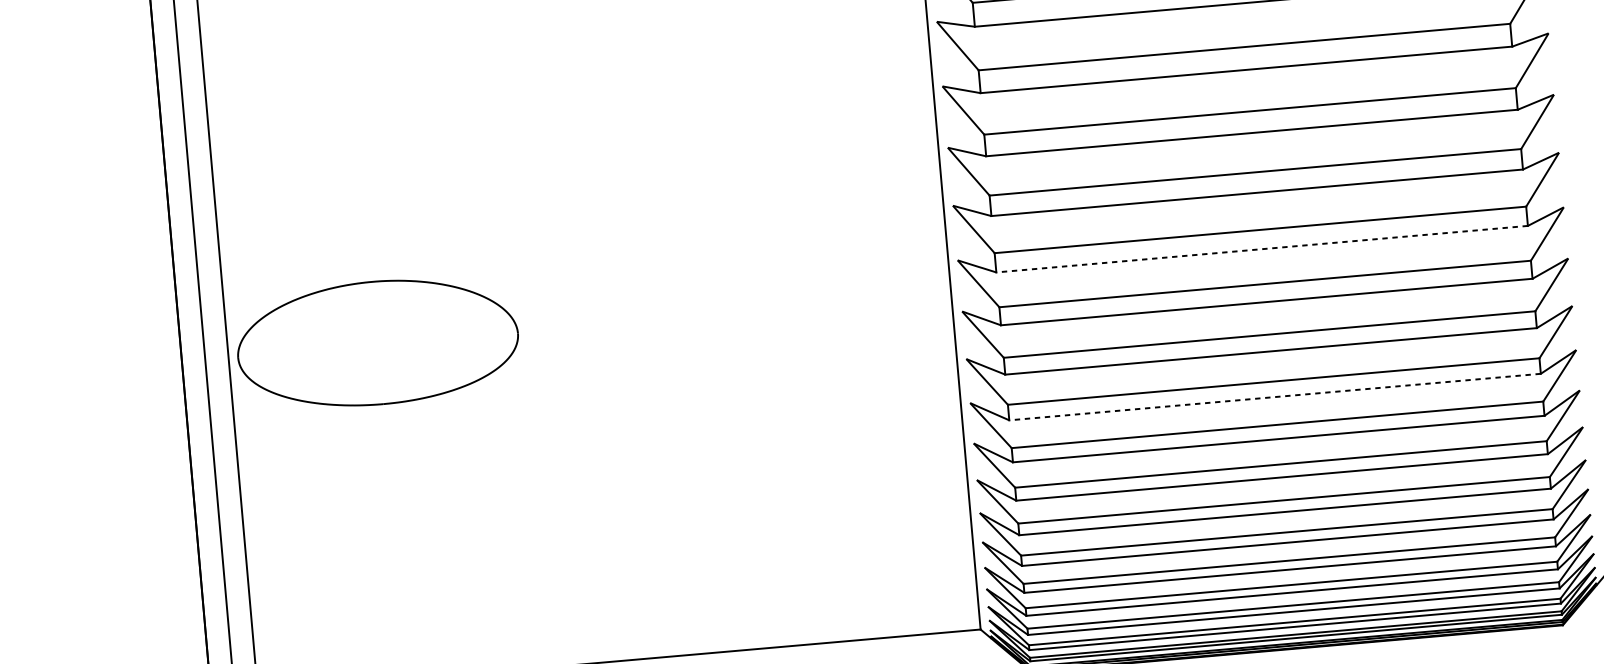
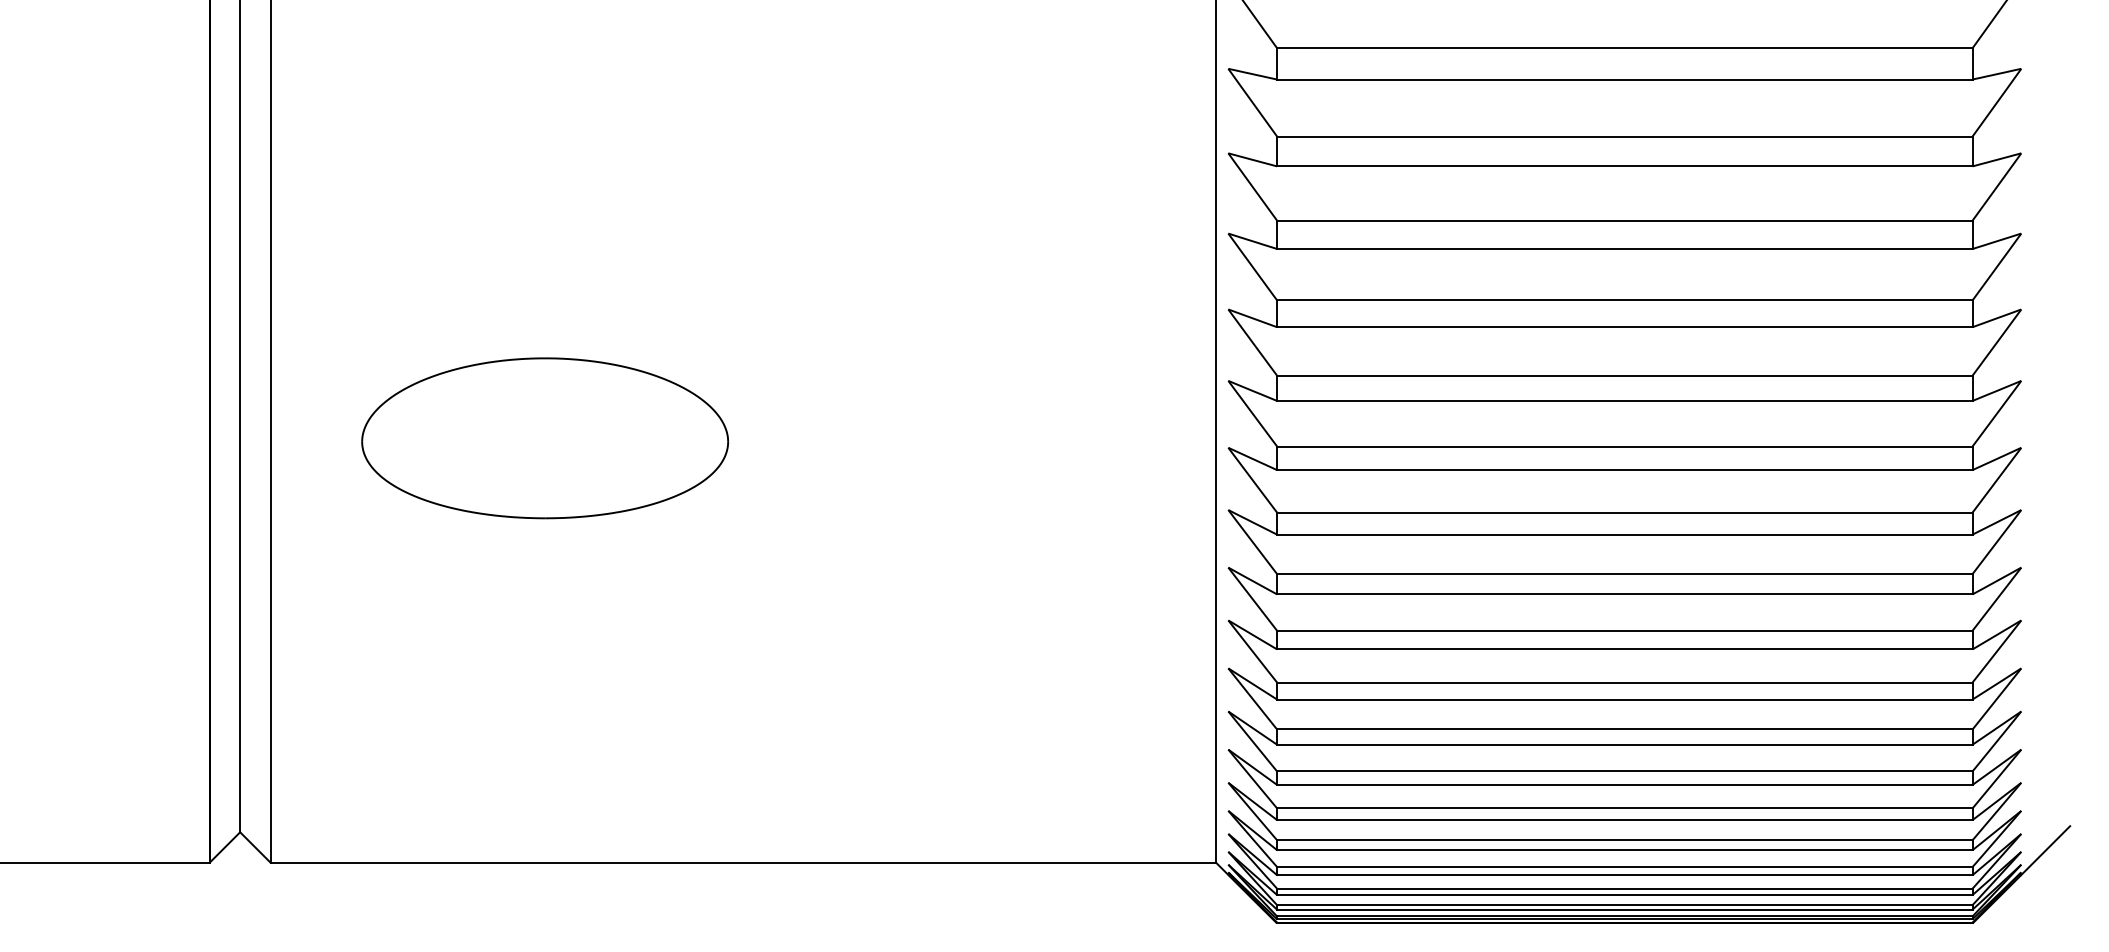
line: (1261, 248) -> (1624, 400), dashed -> solid
part: (378, 343) -> (545, 438), moved
line: (1274, 397) -> (1624, 594), dashed -> solid

